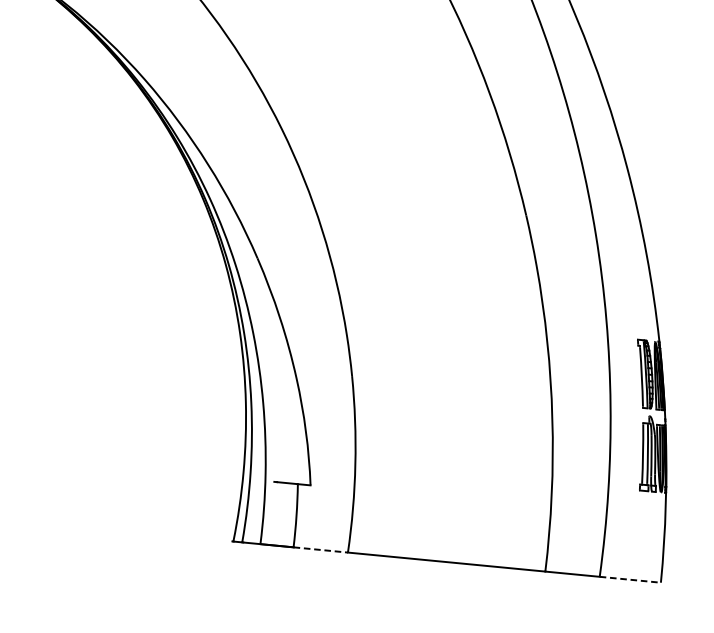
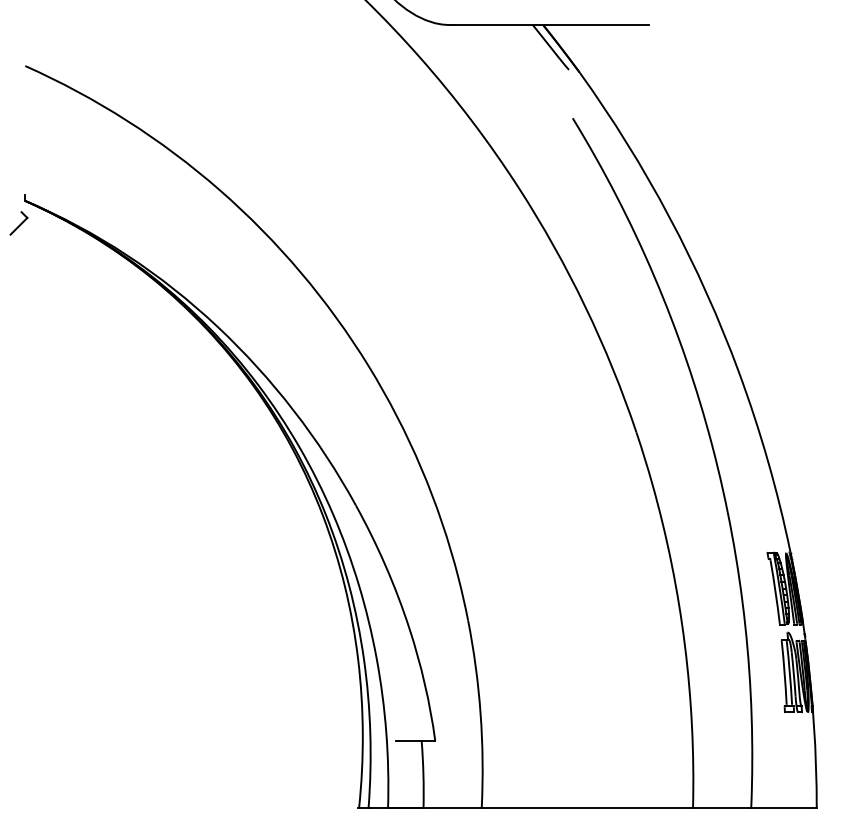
line: (321, 550) -> (453, 808), dashed -> solid
line: (629, 580) -> (783, 808), dashed -> solid

